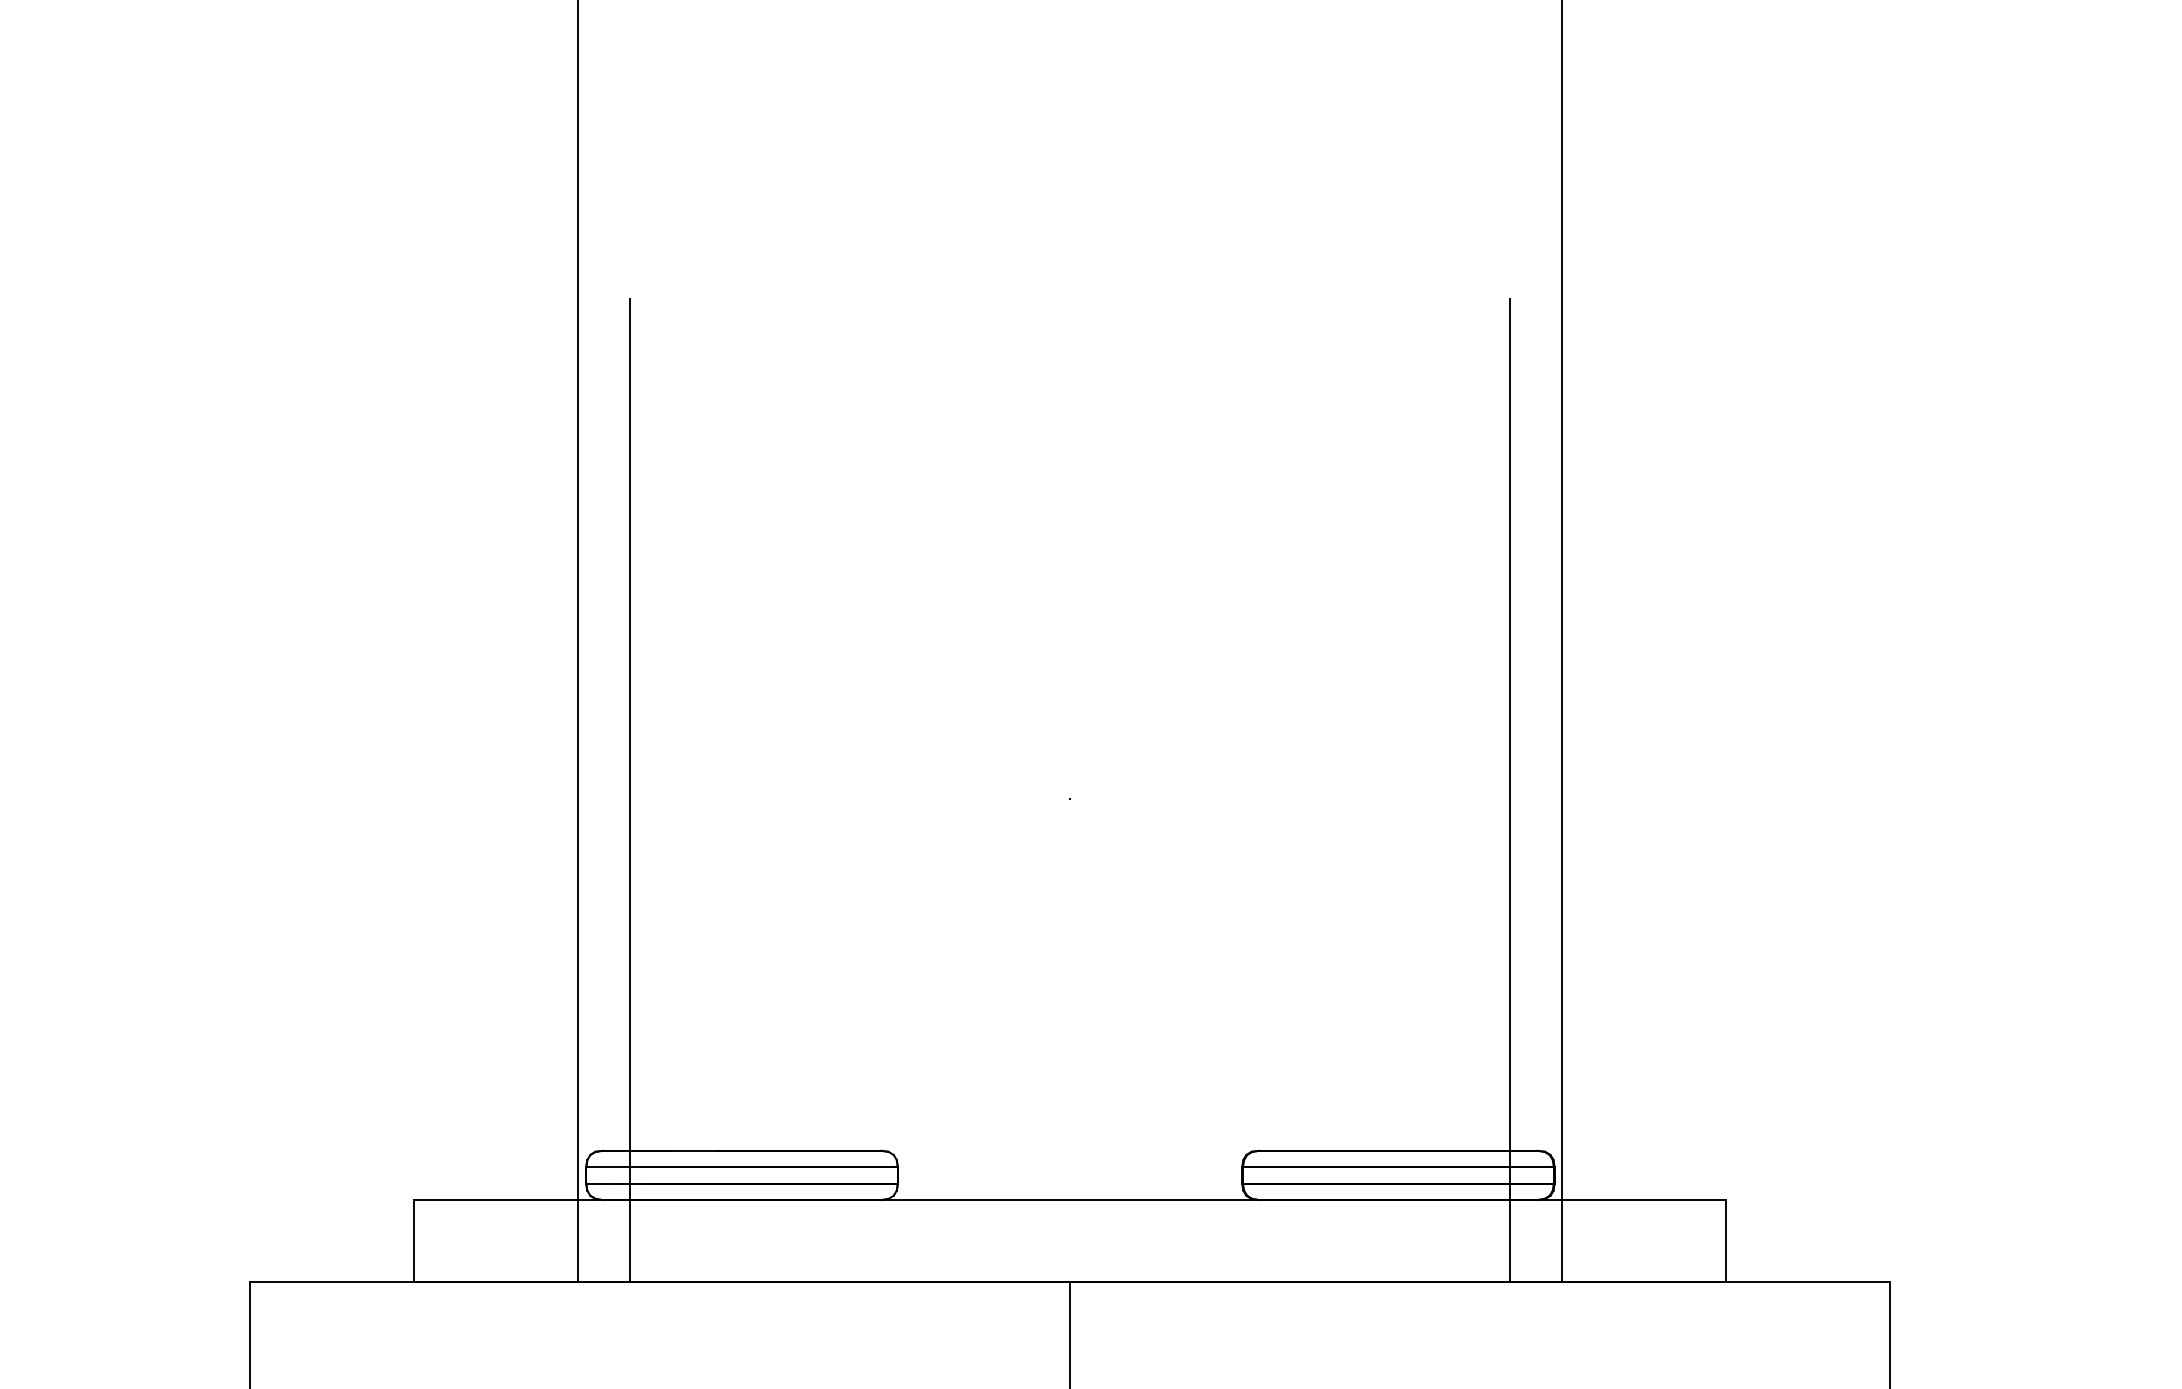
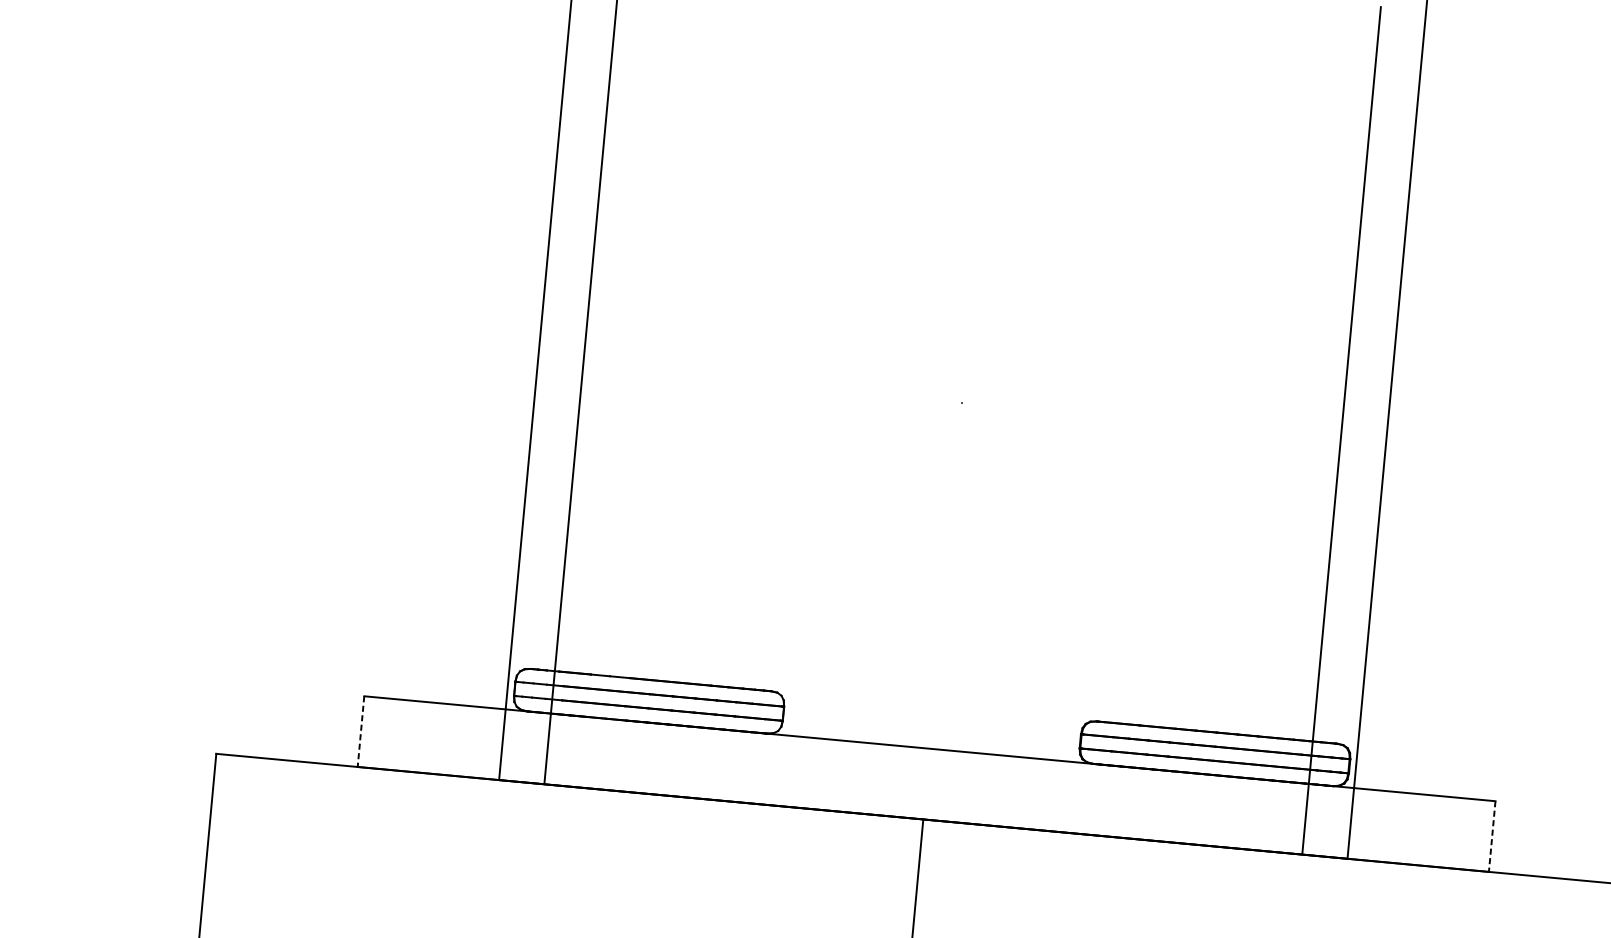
line: (413, 1241) -> (360, 731), solid -> dashed
line: (1725, 1241) -> (1491, 836), solid -> dashed

